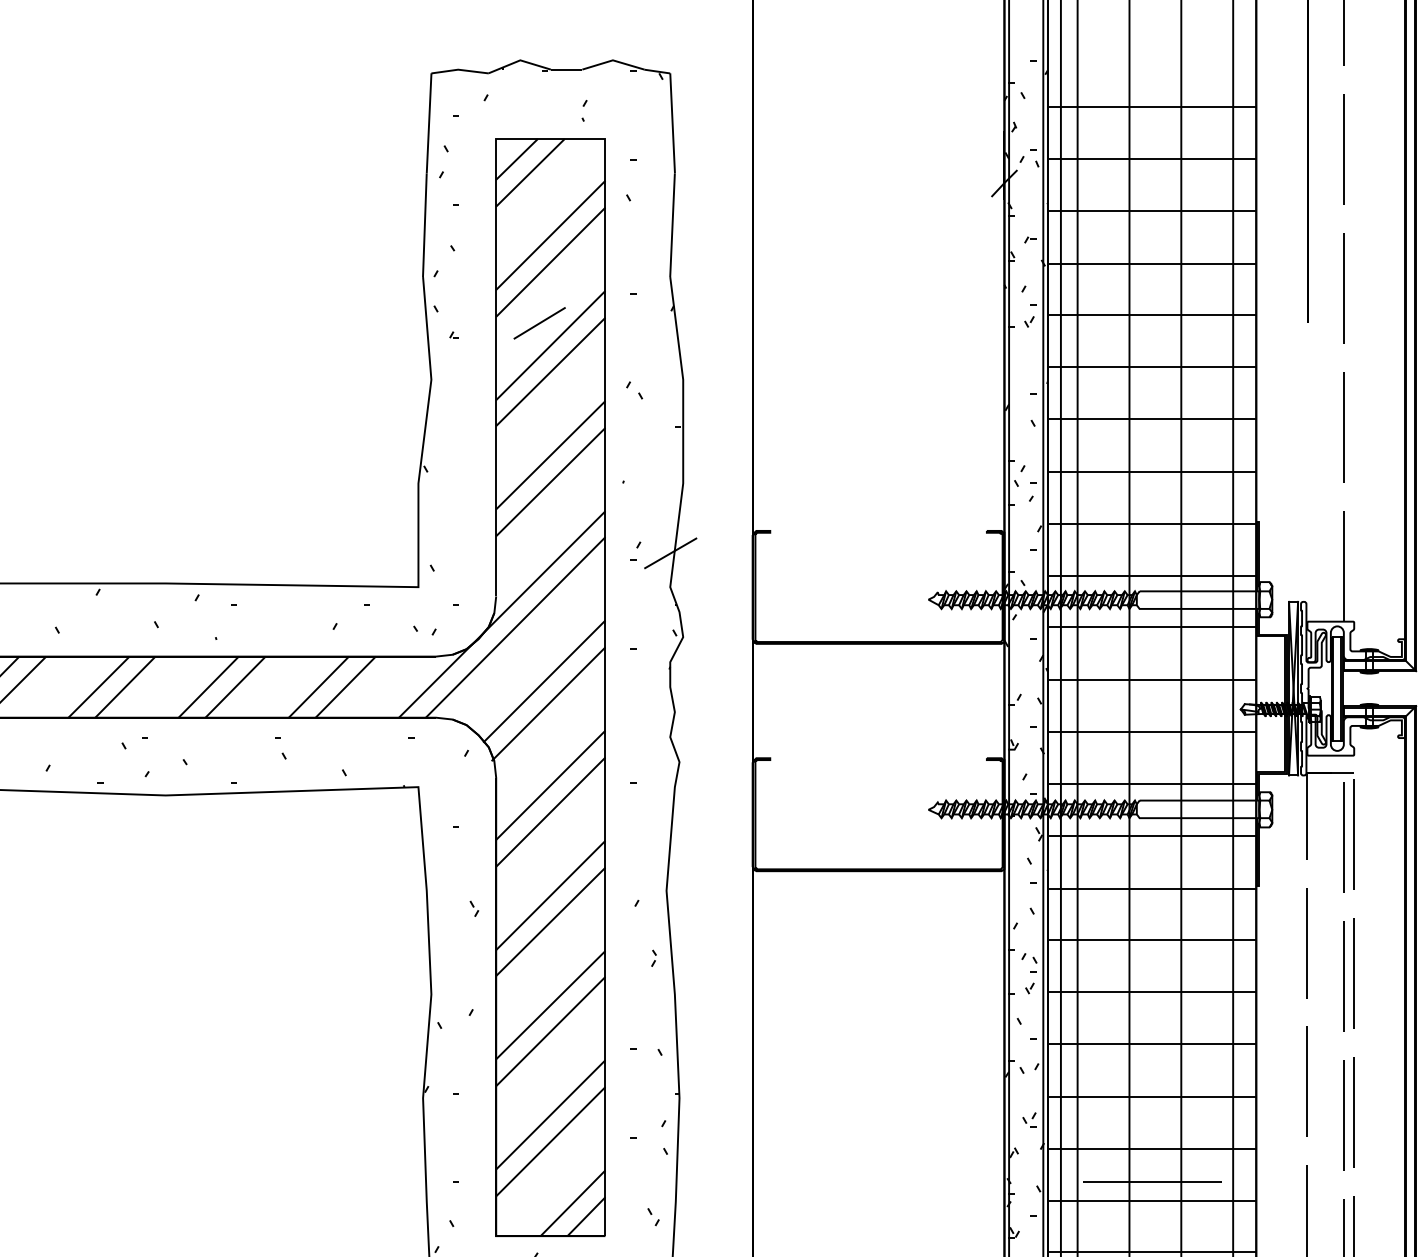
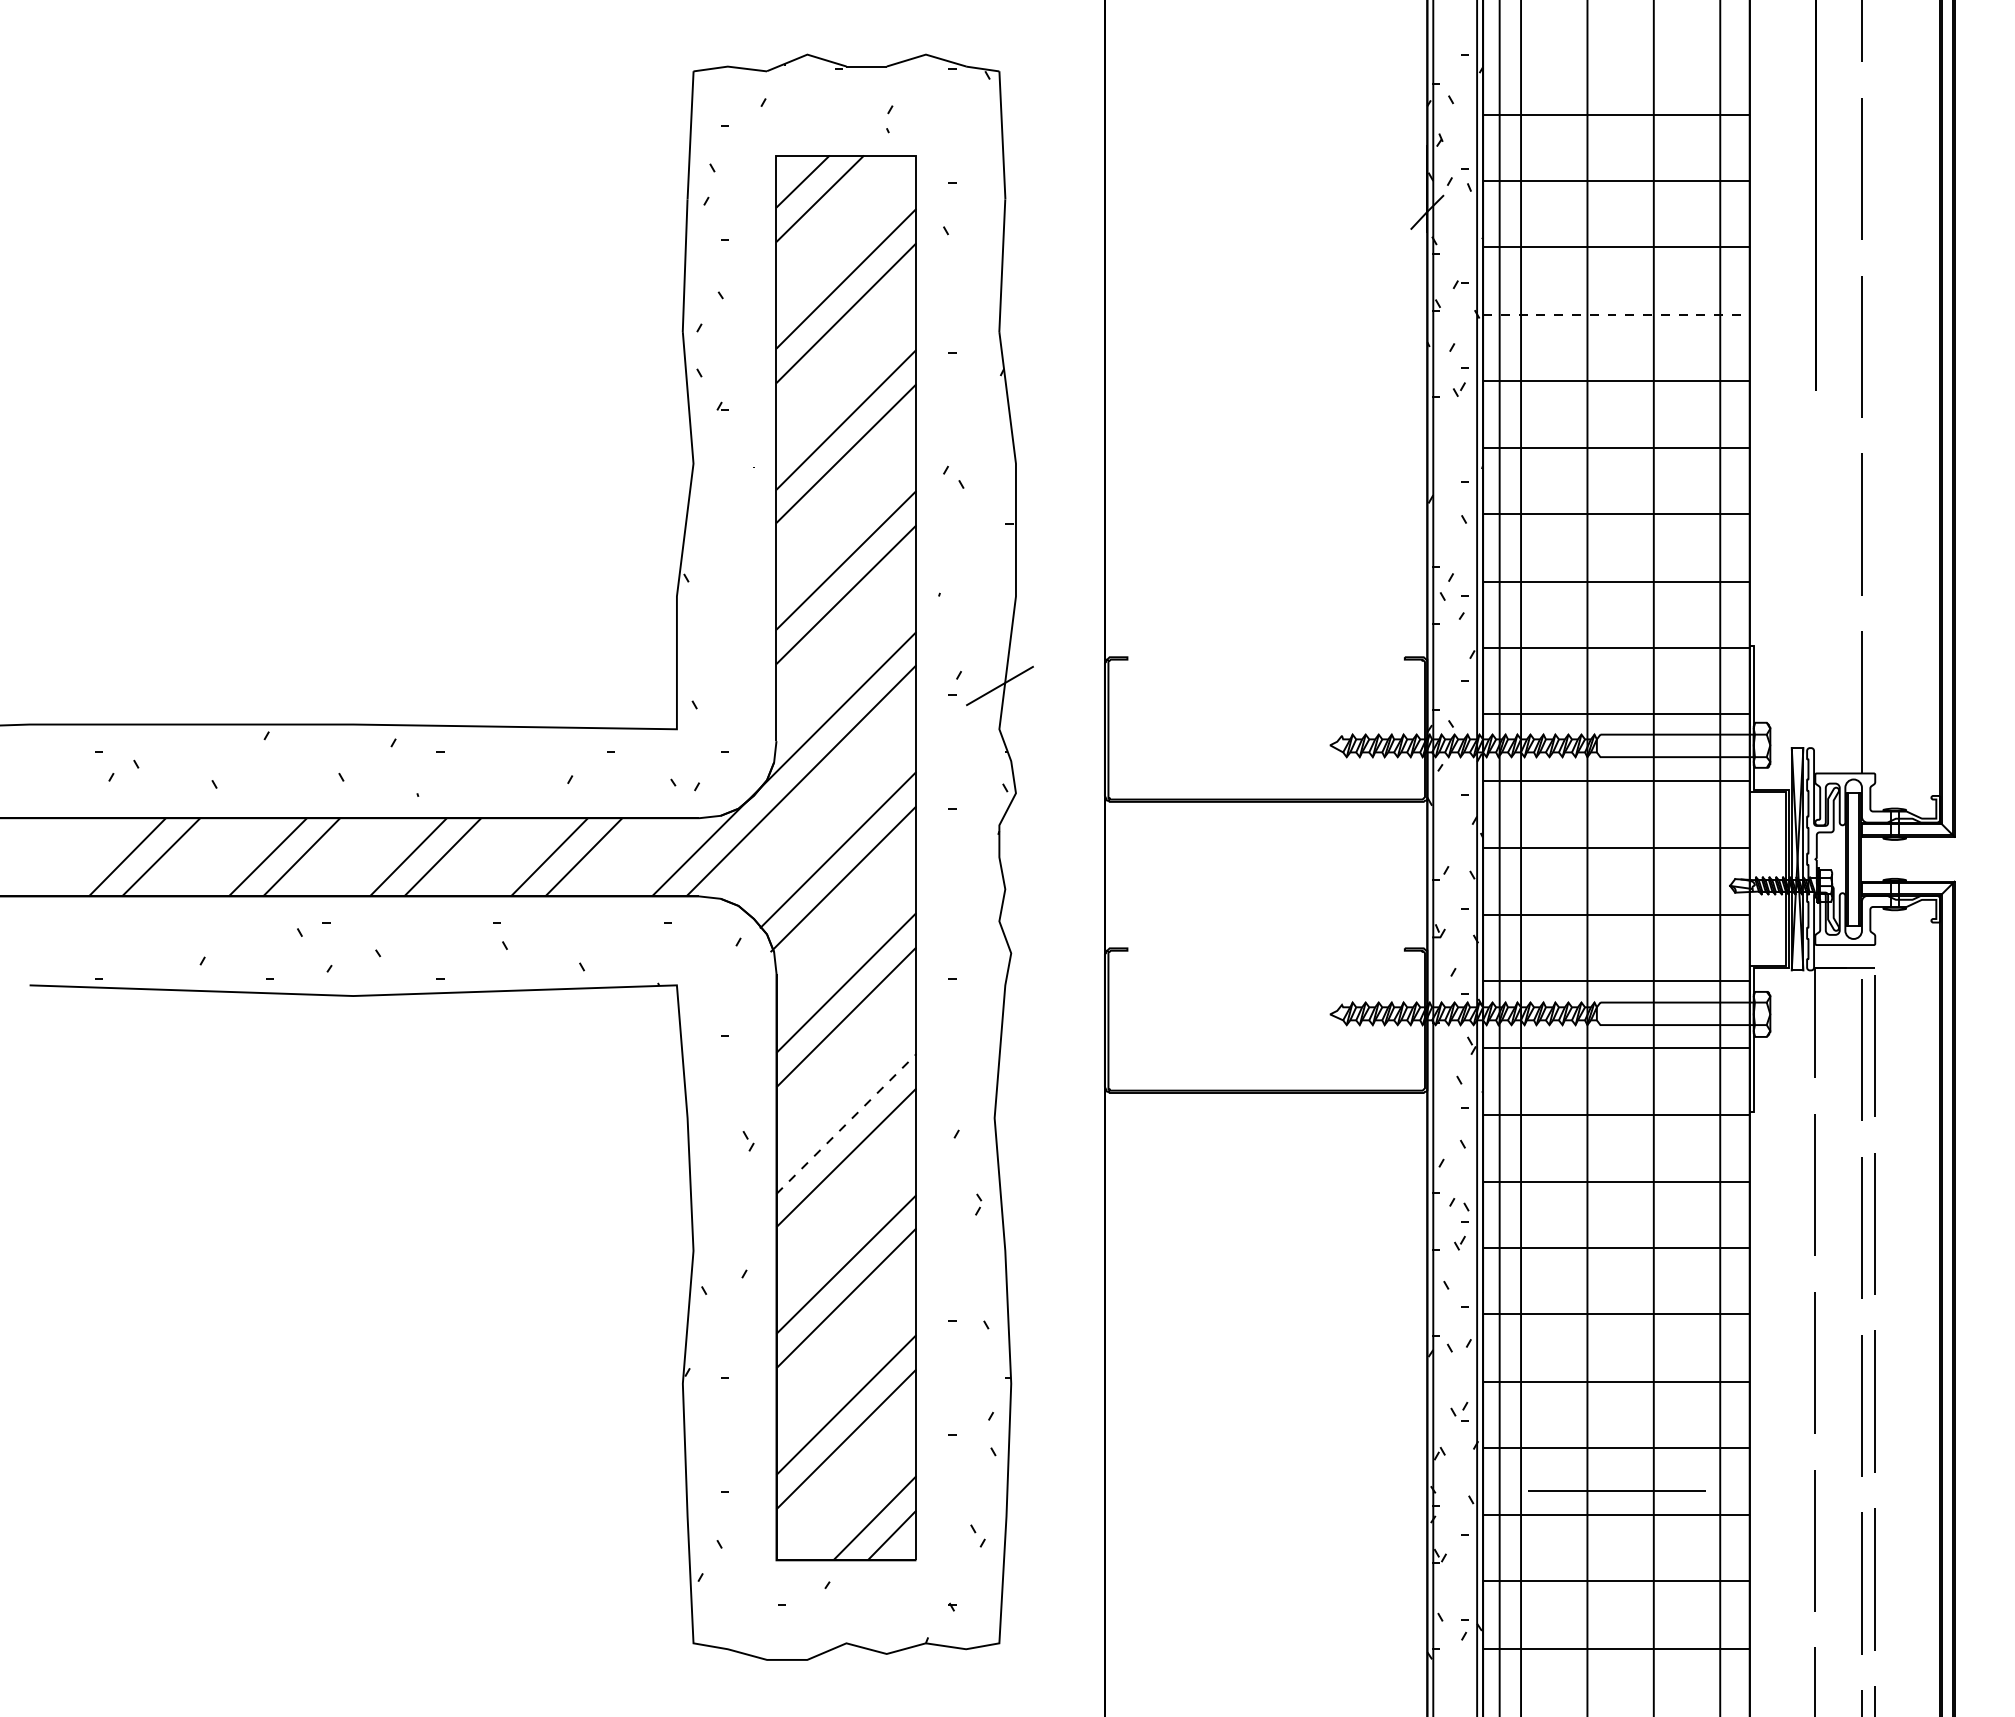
line: (1152, 263) -> (1616, 314), solid -> dashed
line: (539, 323) -> (831, 391), removed
line: (550, 895) -> (846, 1124), solid -> dashed

